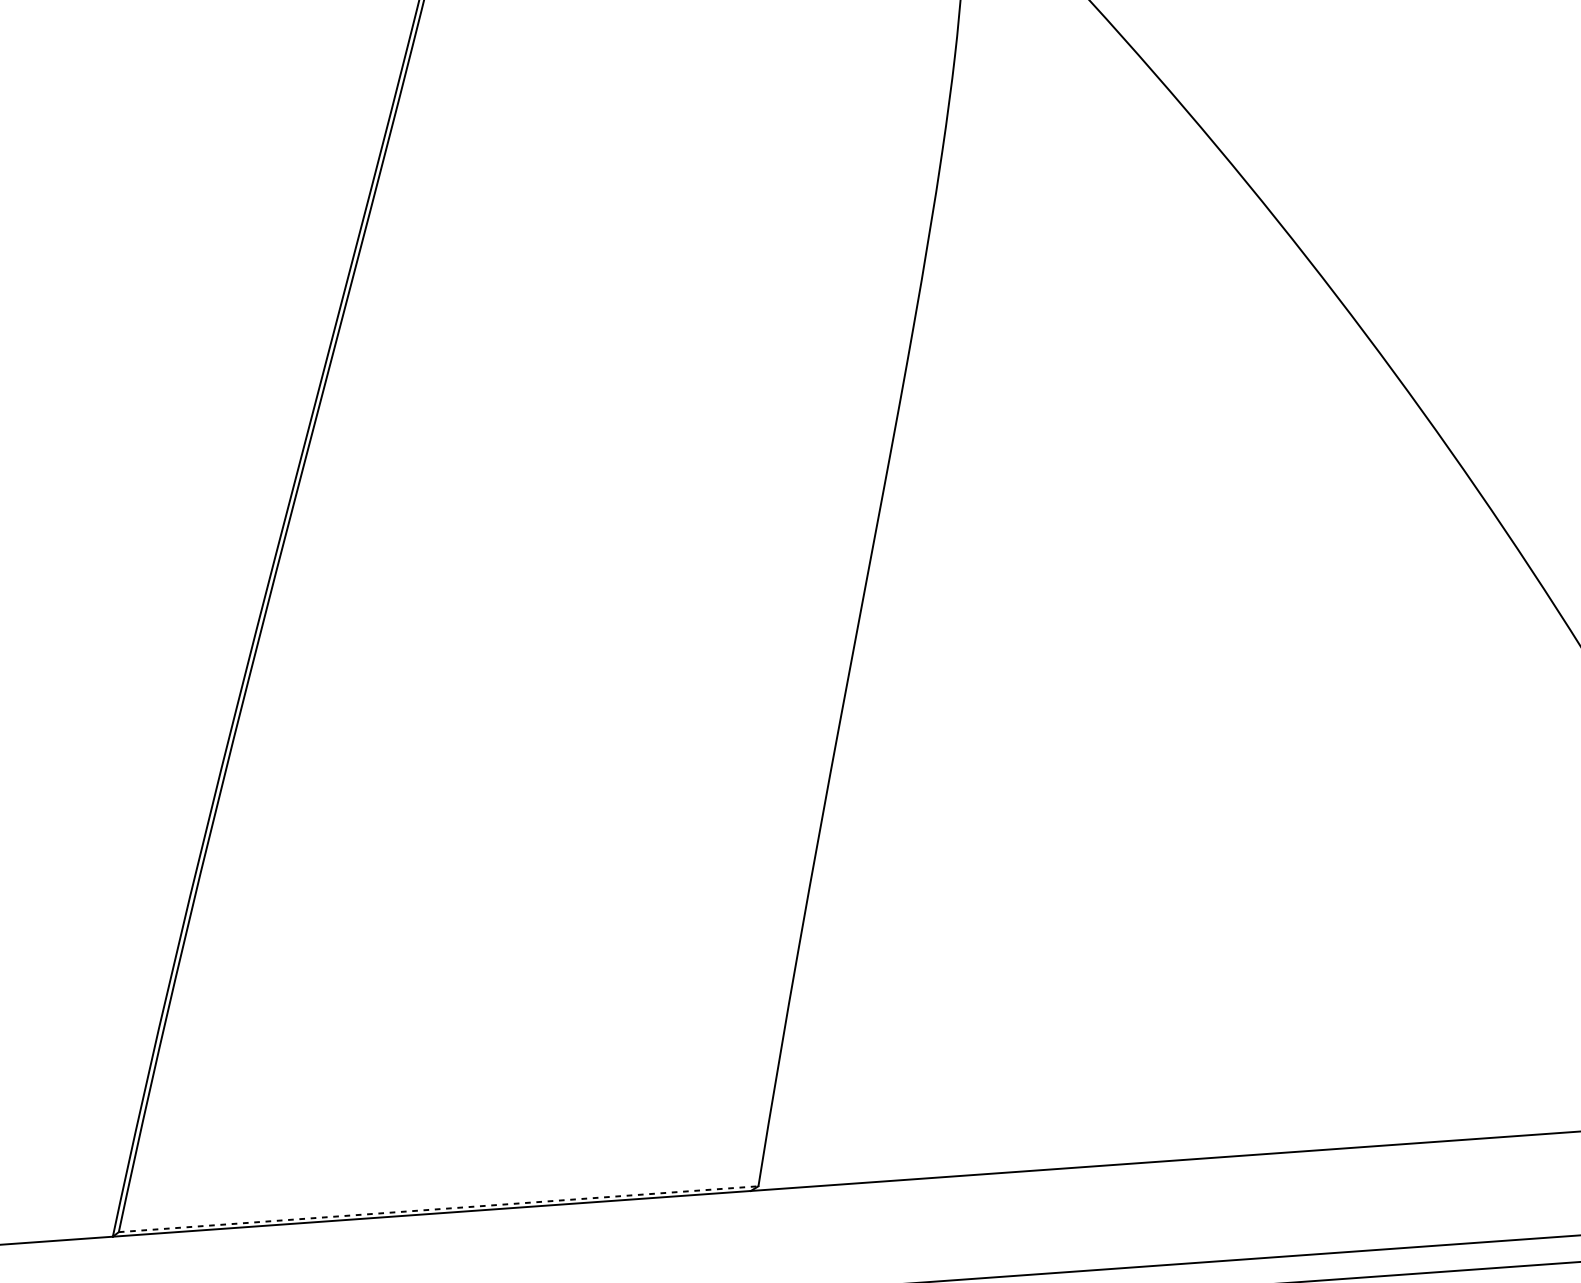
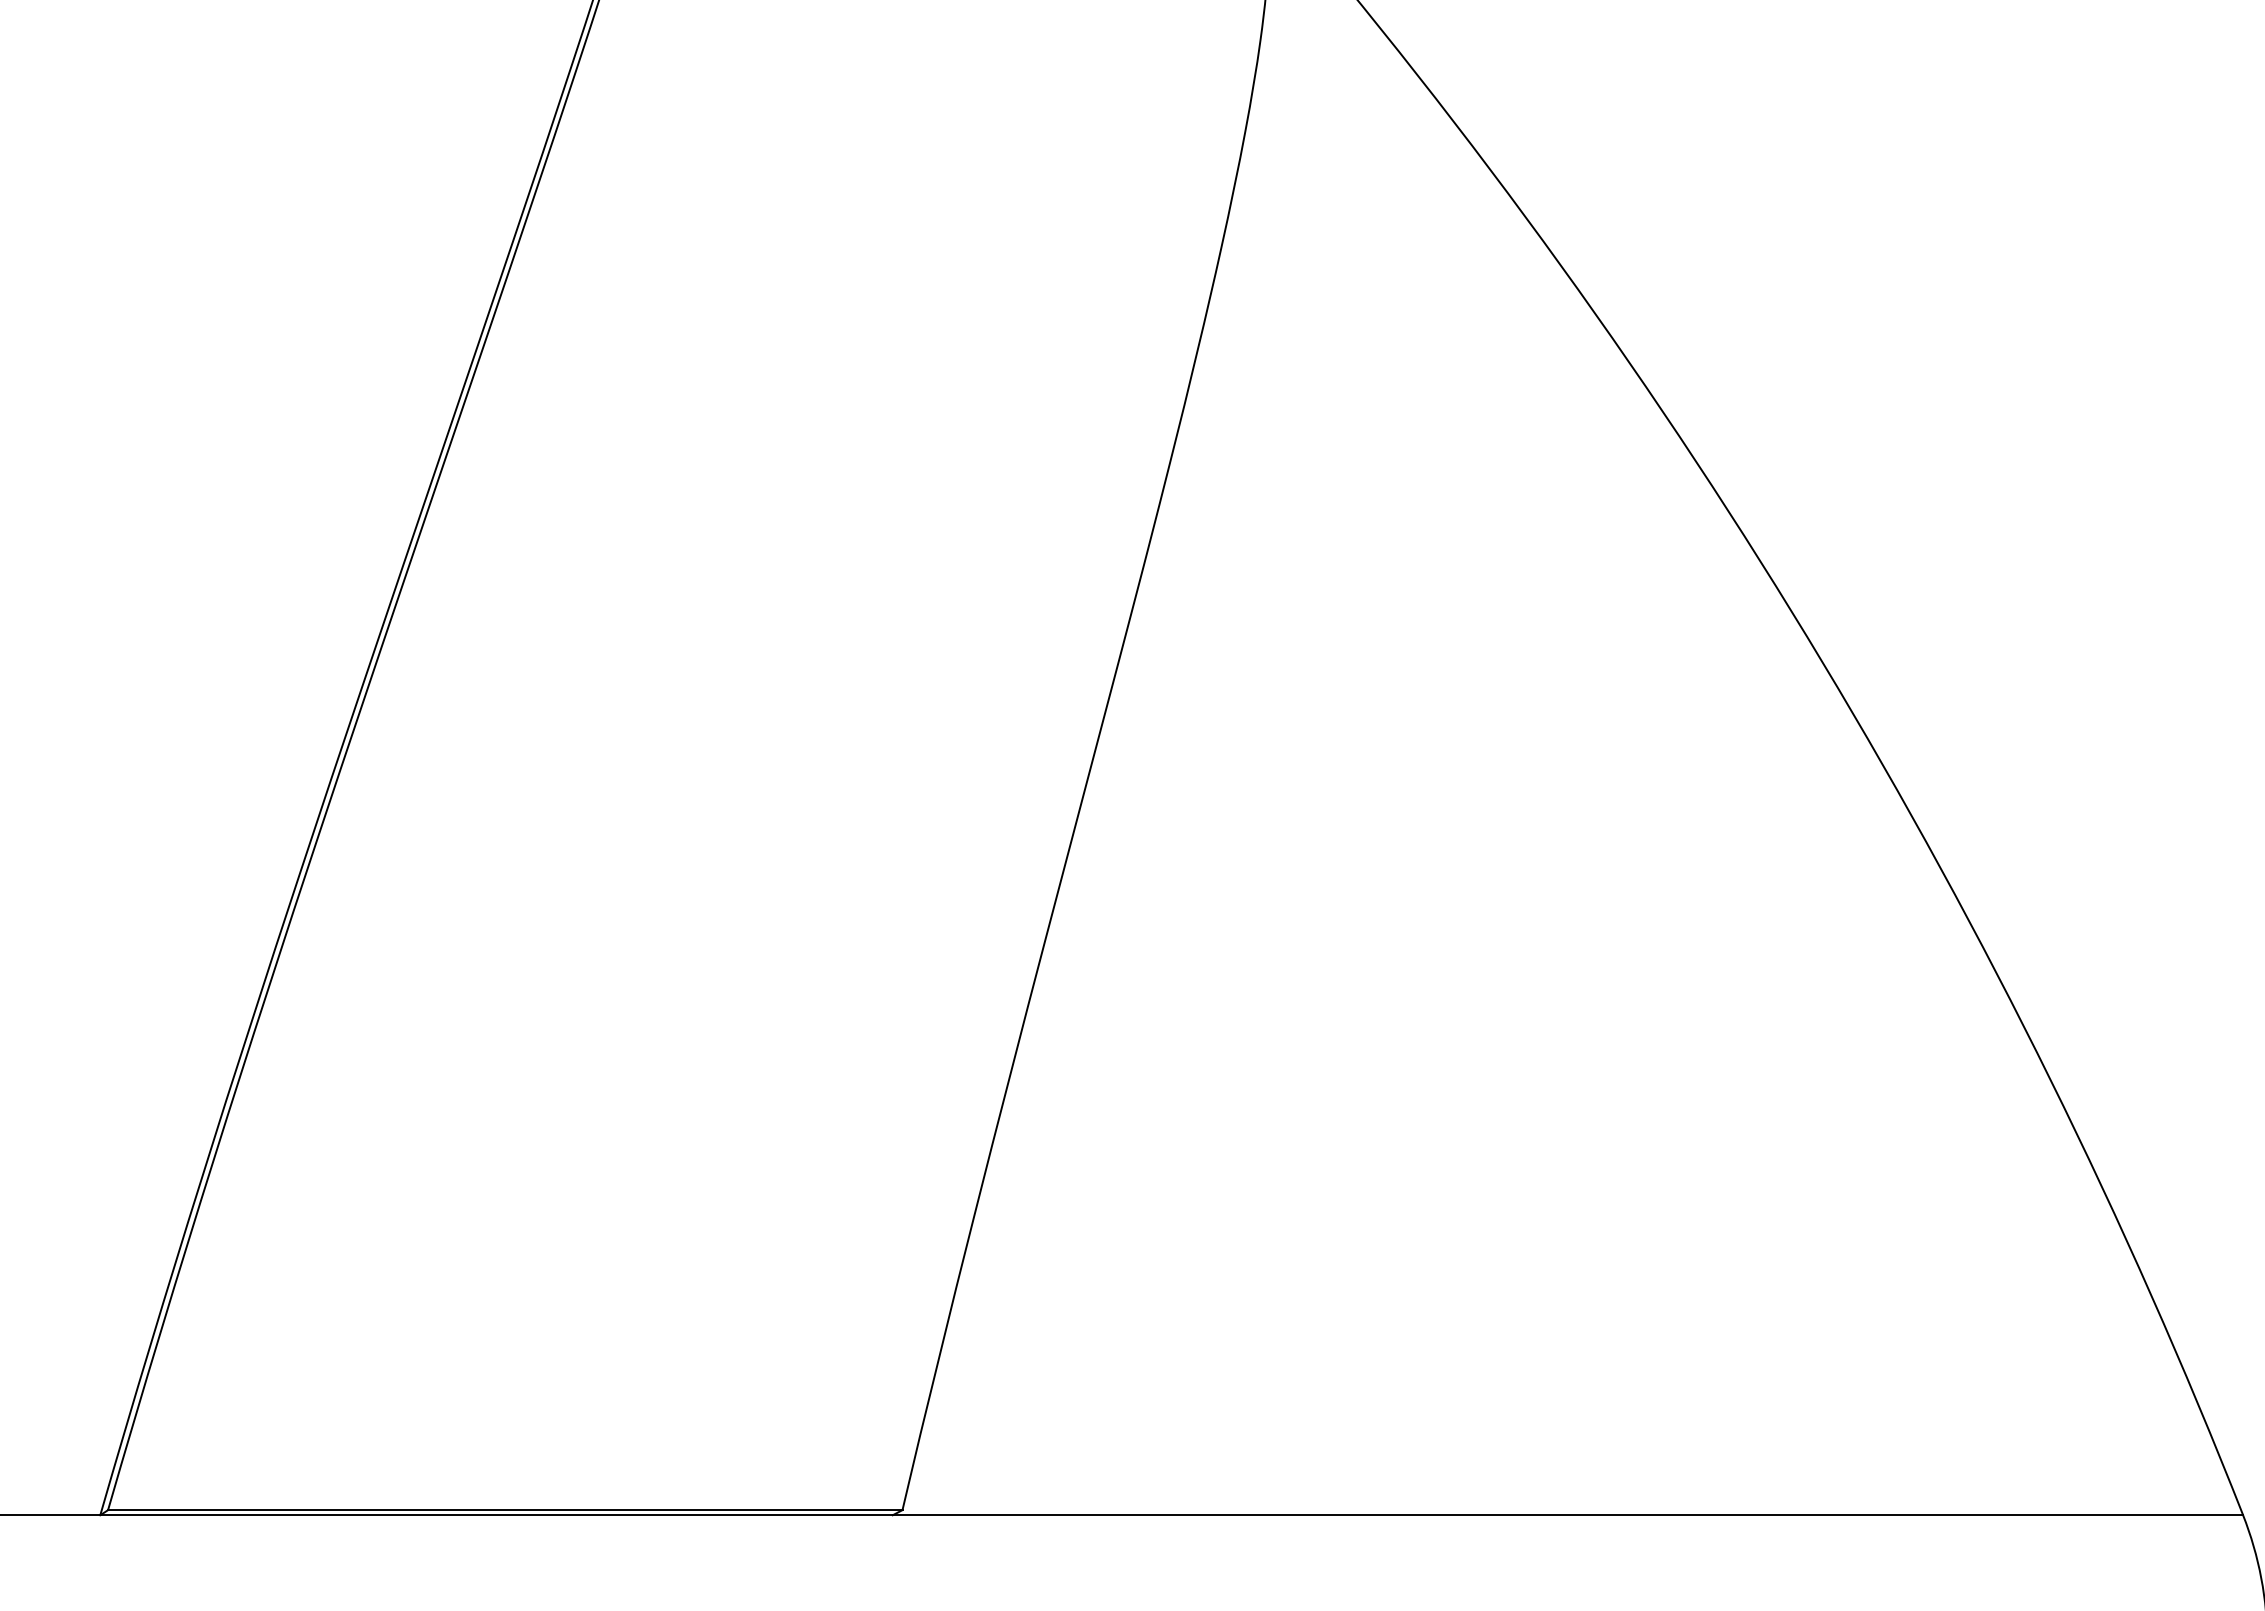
line: (438, 1209) -> (505, 1510), dashed -> solid

